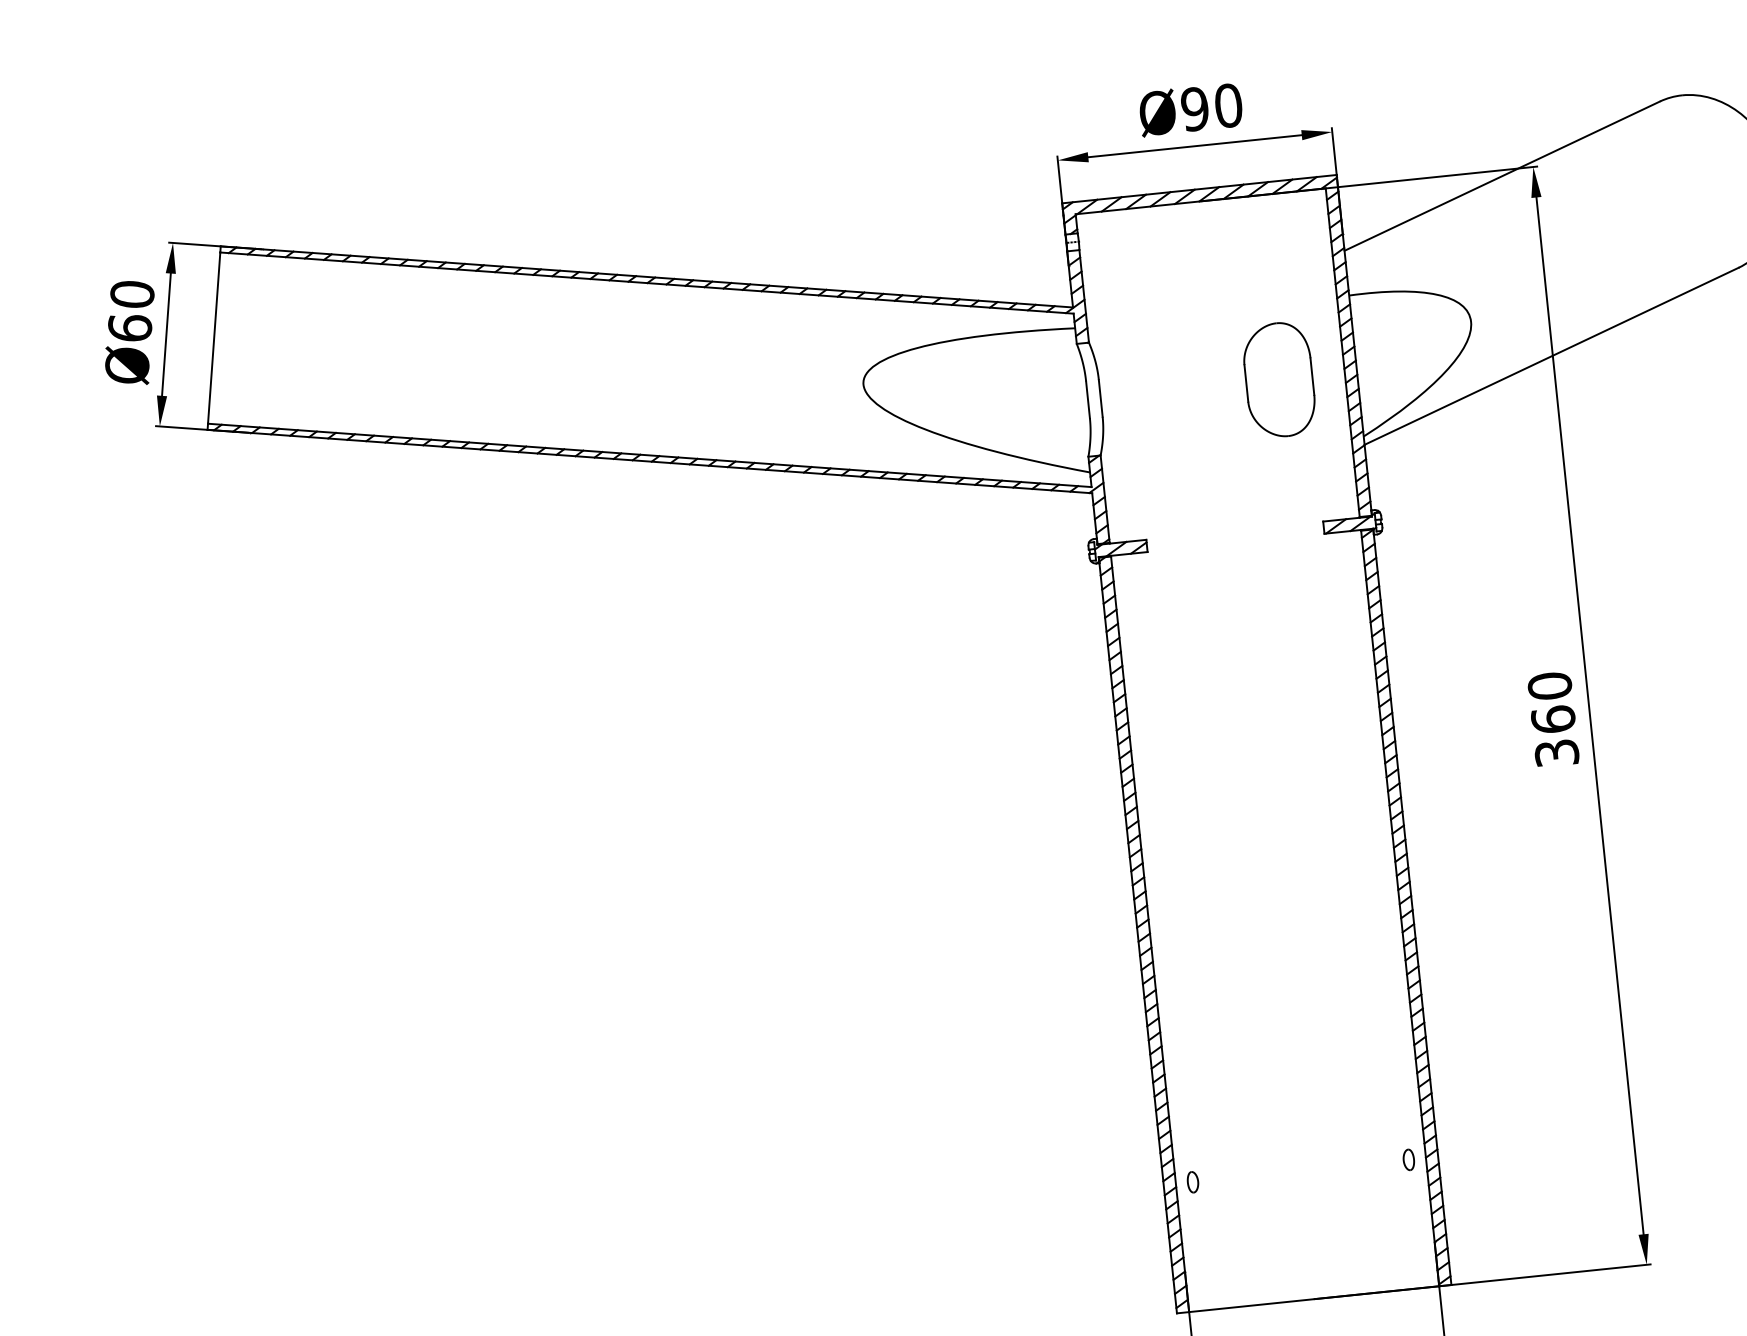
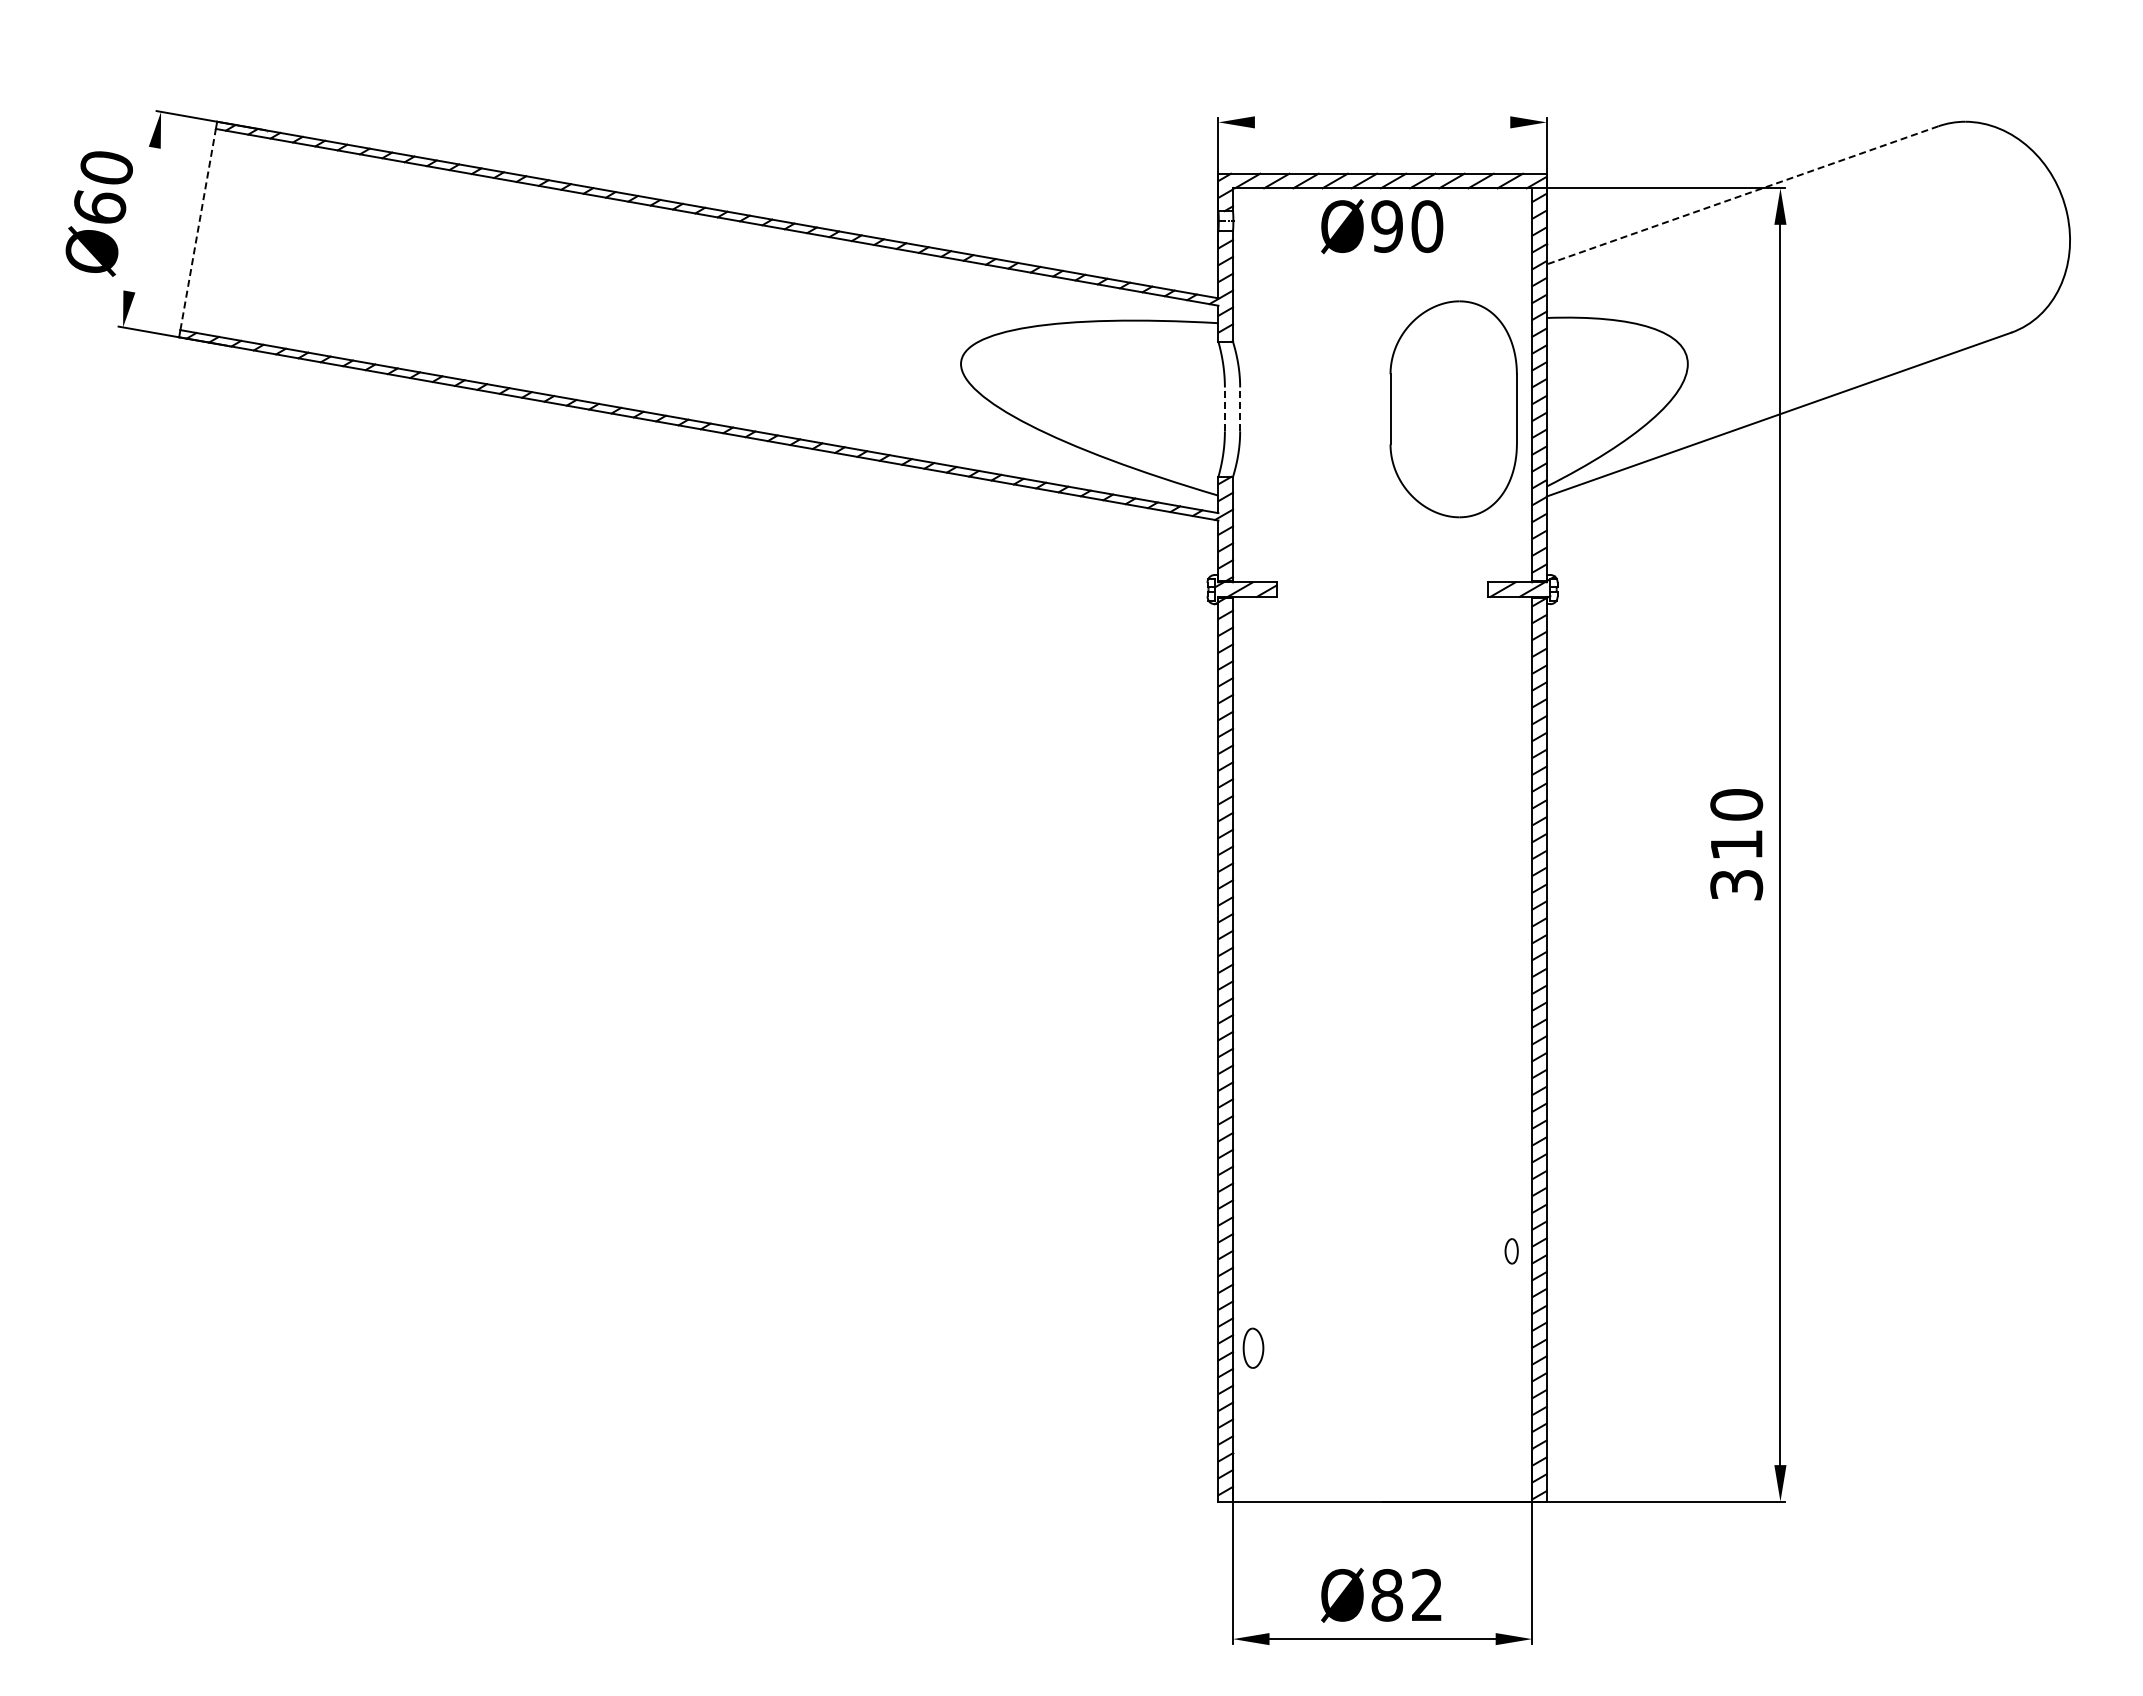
text: (1191, 109) -> (1382, 226), moved
line: (1194, 146) -> (1382, 122), removed
line: (1502, 176) -> (1742, 195), solid -> dashed
line: (165, 334) -> (141, 219), removed
line: (214, 338) -> (198, 229), solid -> dashed
part: (1279, 380) -> (1453, 409), size x1.6
line: (1101, 398) -> (1240, 409), solid -> dashed
line: (1087, 399) -> (1224, 409), solid -> dashed
text: (1553, 719) -> (1736, 844), 360 -> 310
part: (1408, 1160) -> (1511, 1251), moved
part: (1193, 1182) -> (1253, 1348), size x1.6

